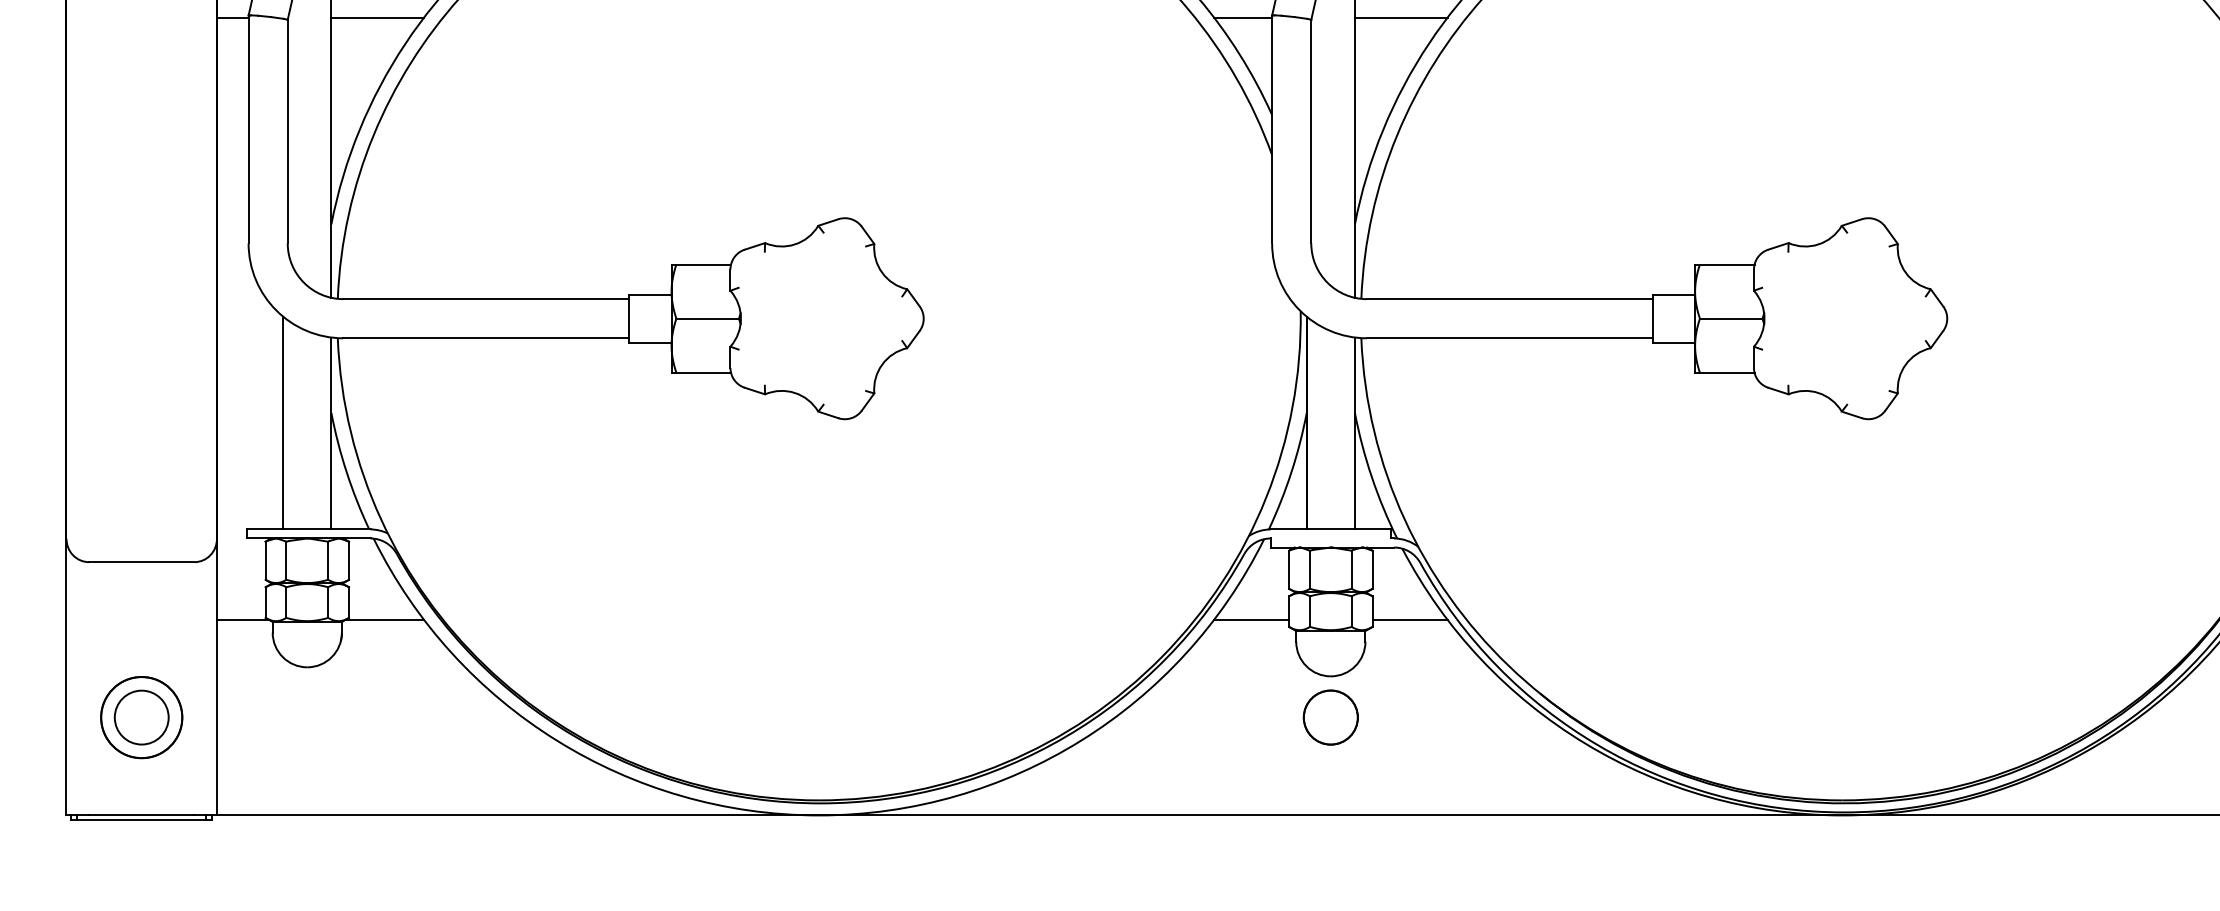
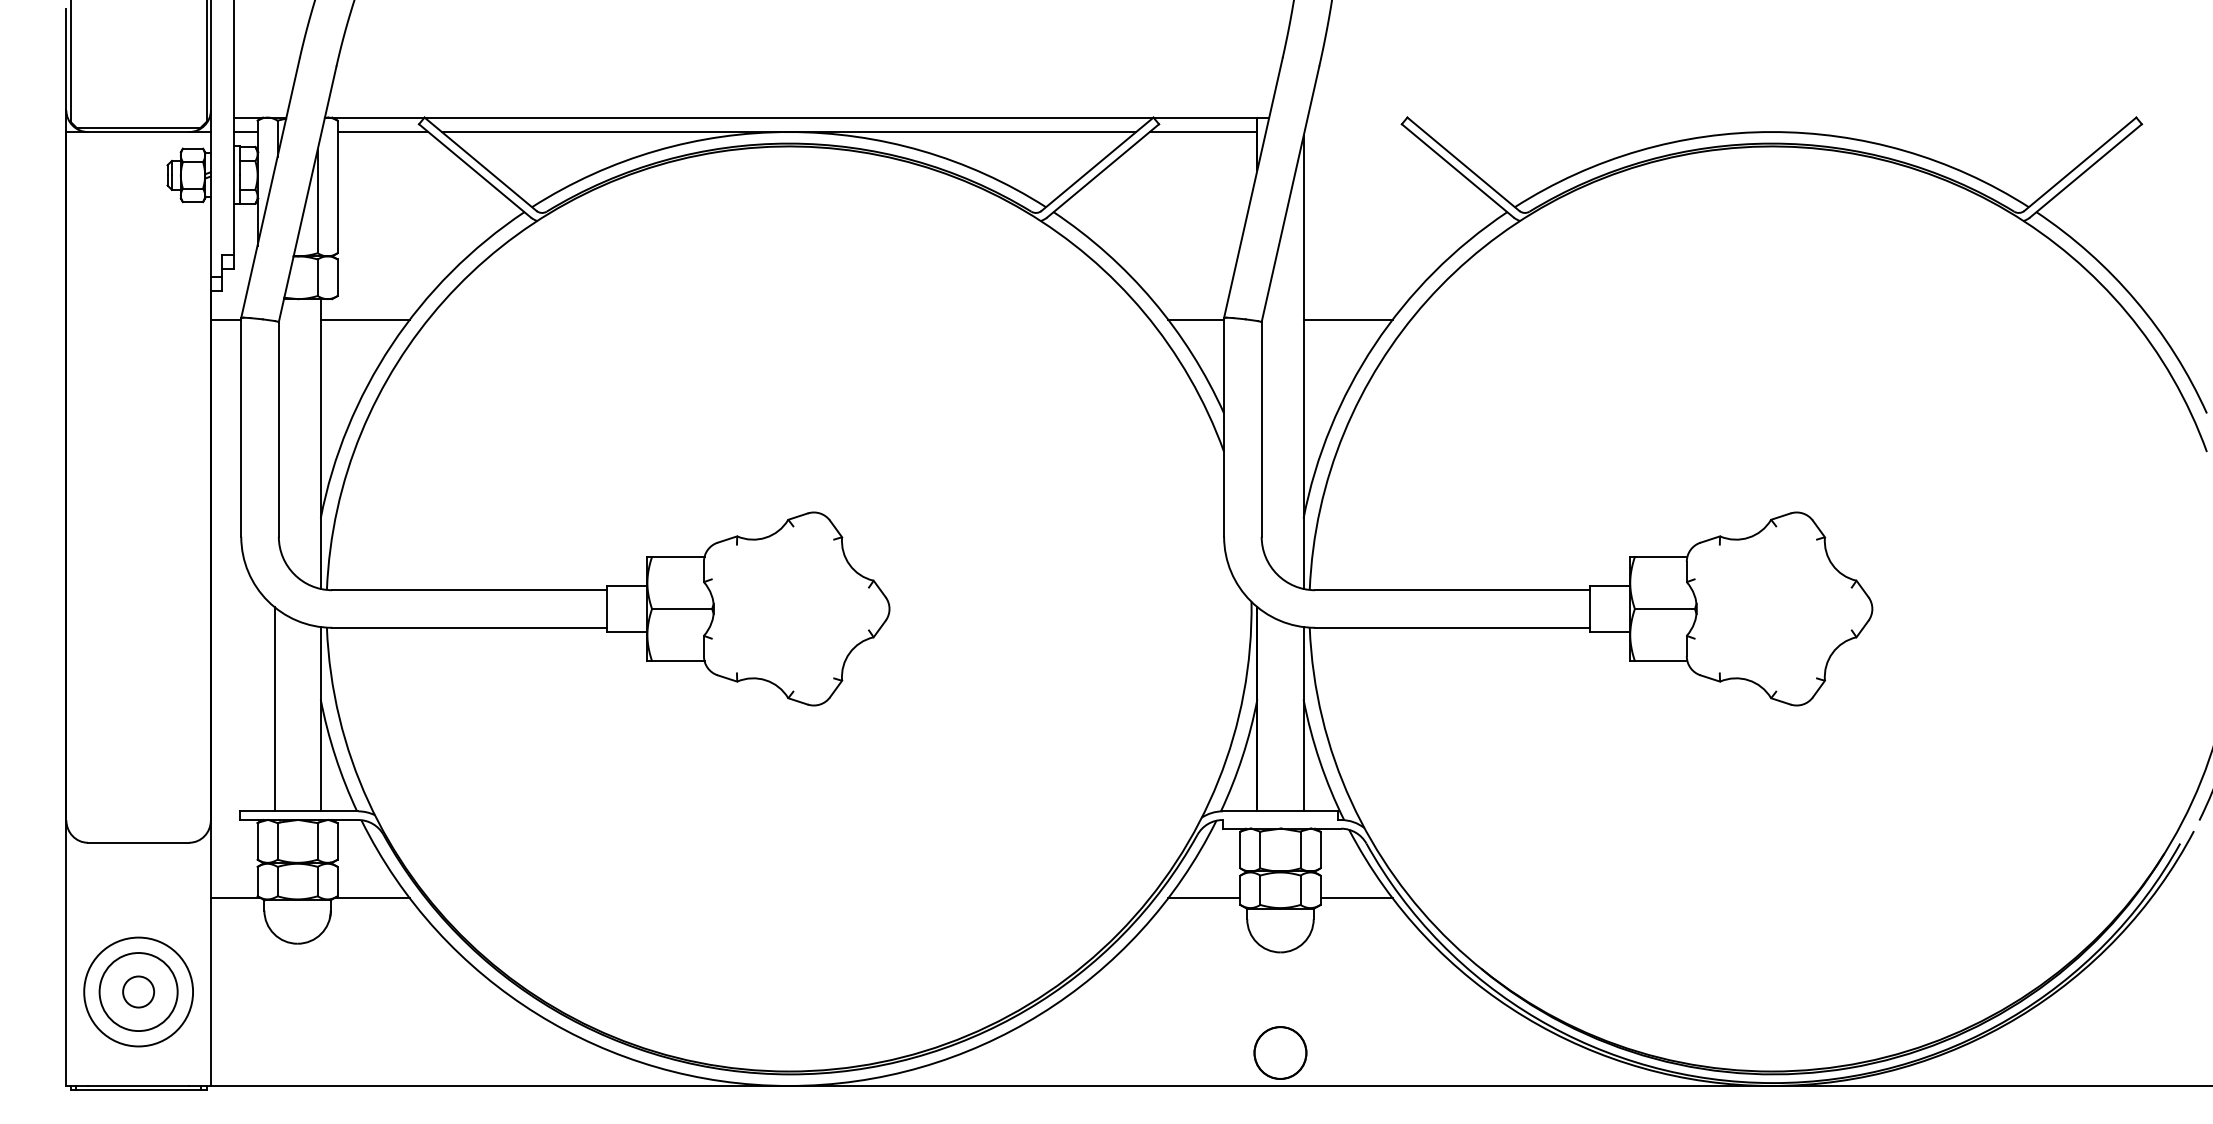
circle: (141, 717) -> (138, 991), size x0.6
circle: (141, 717) -> (138, 991), size x1.4
circle: (1330, 717) -> (1280, 1052), moved

